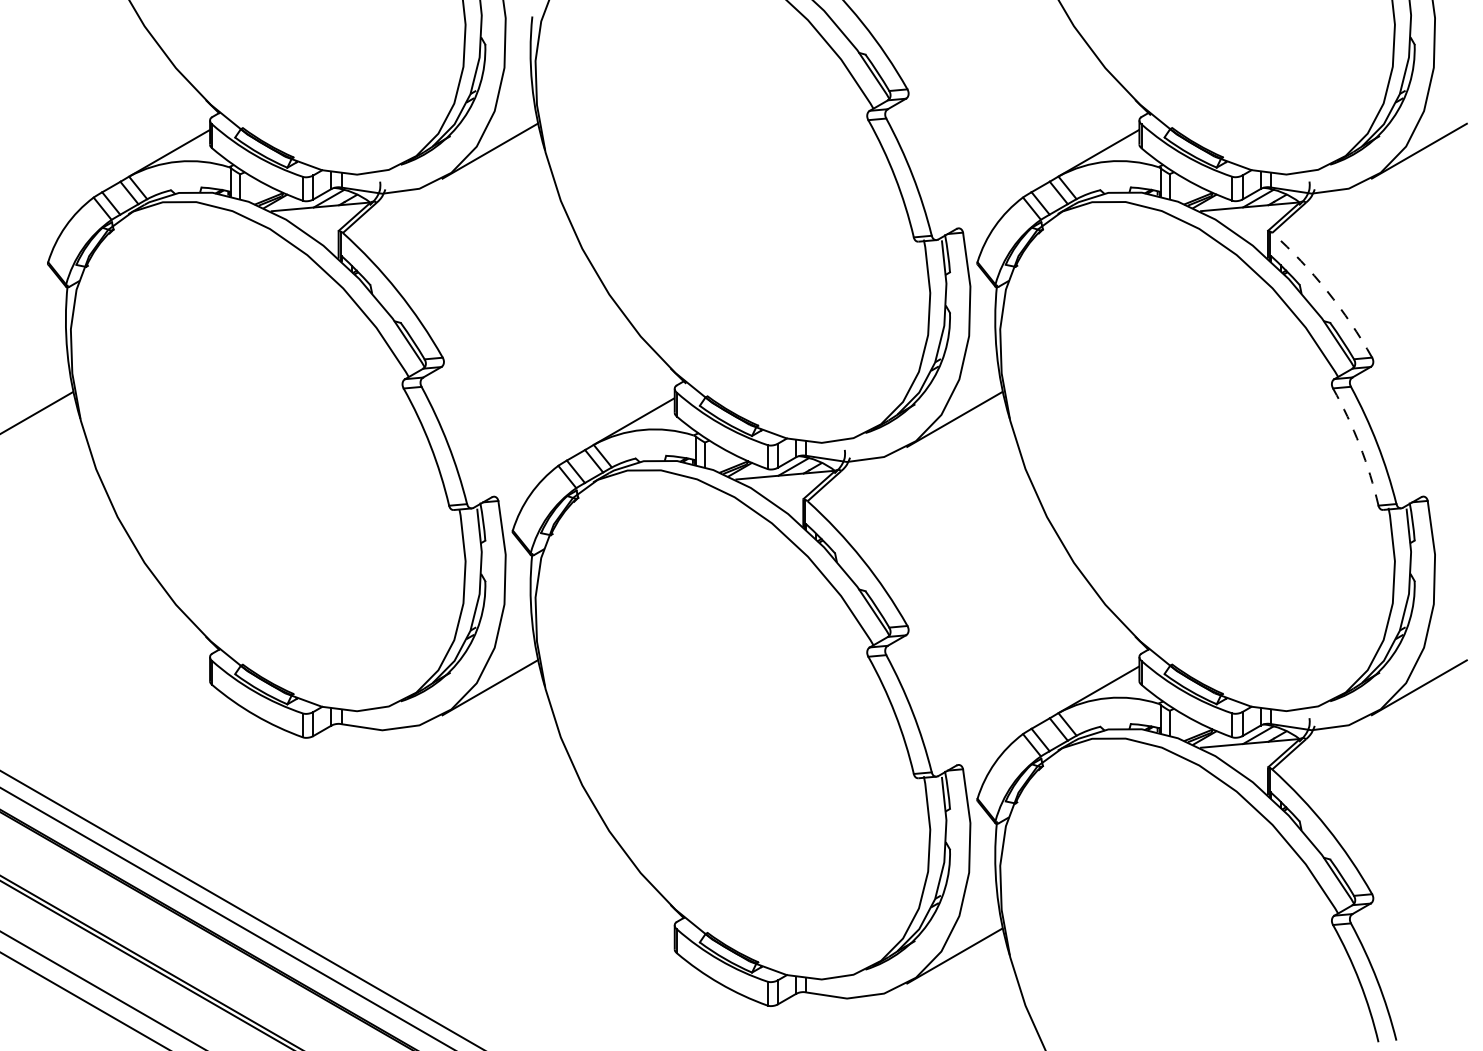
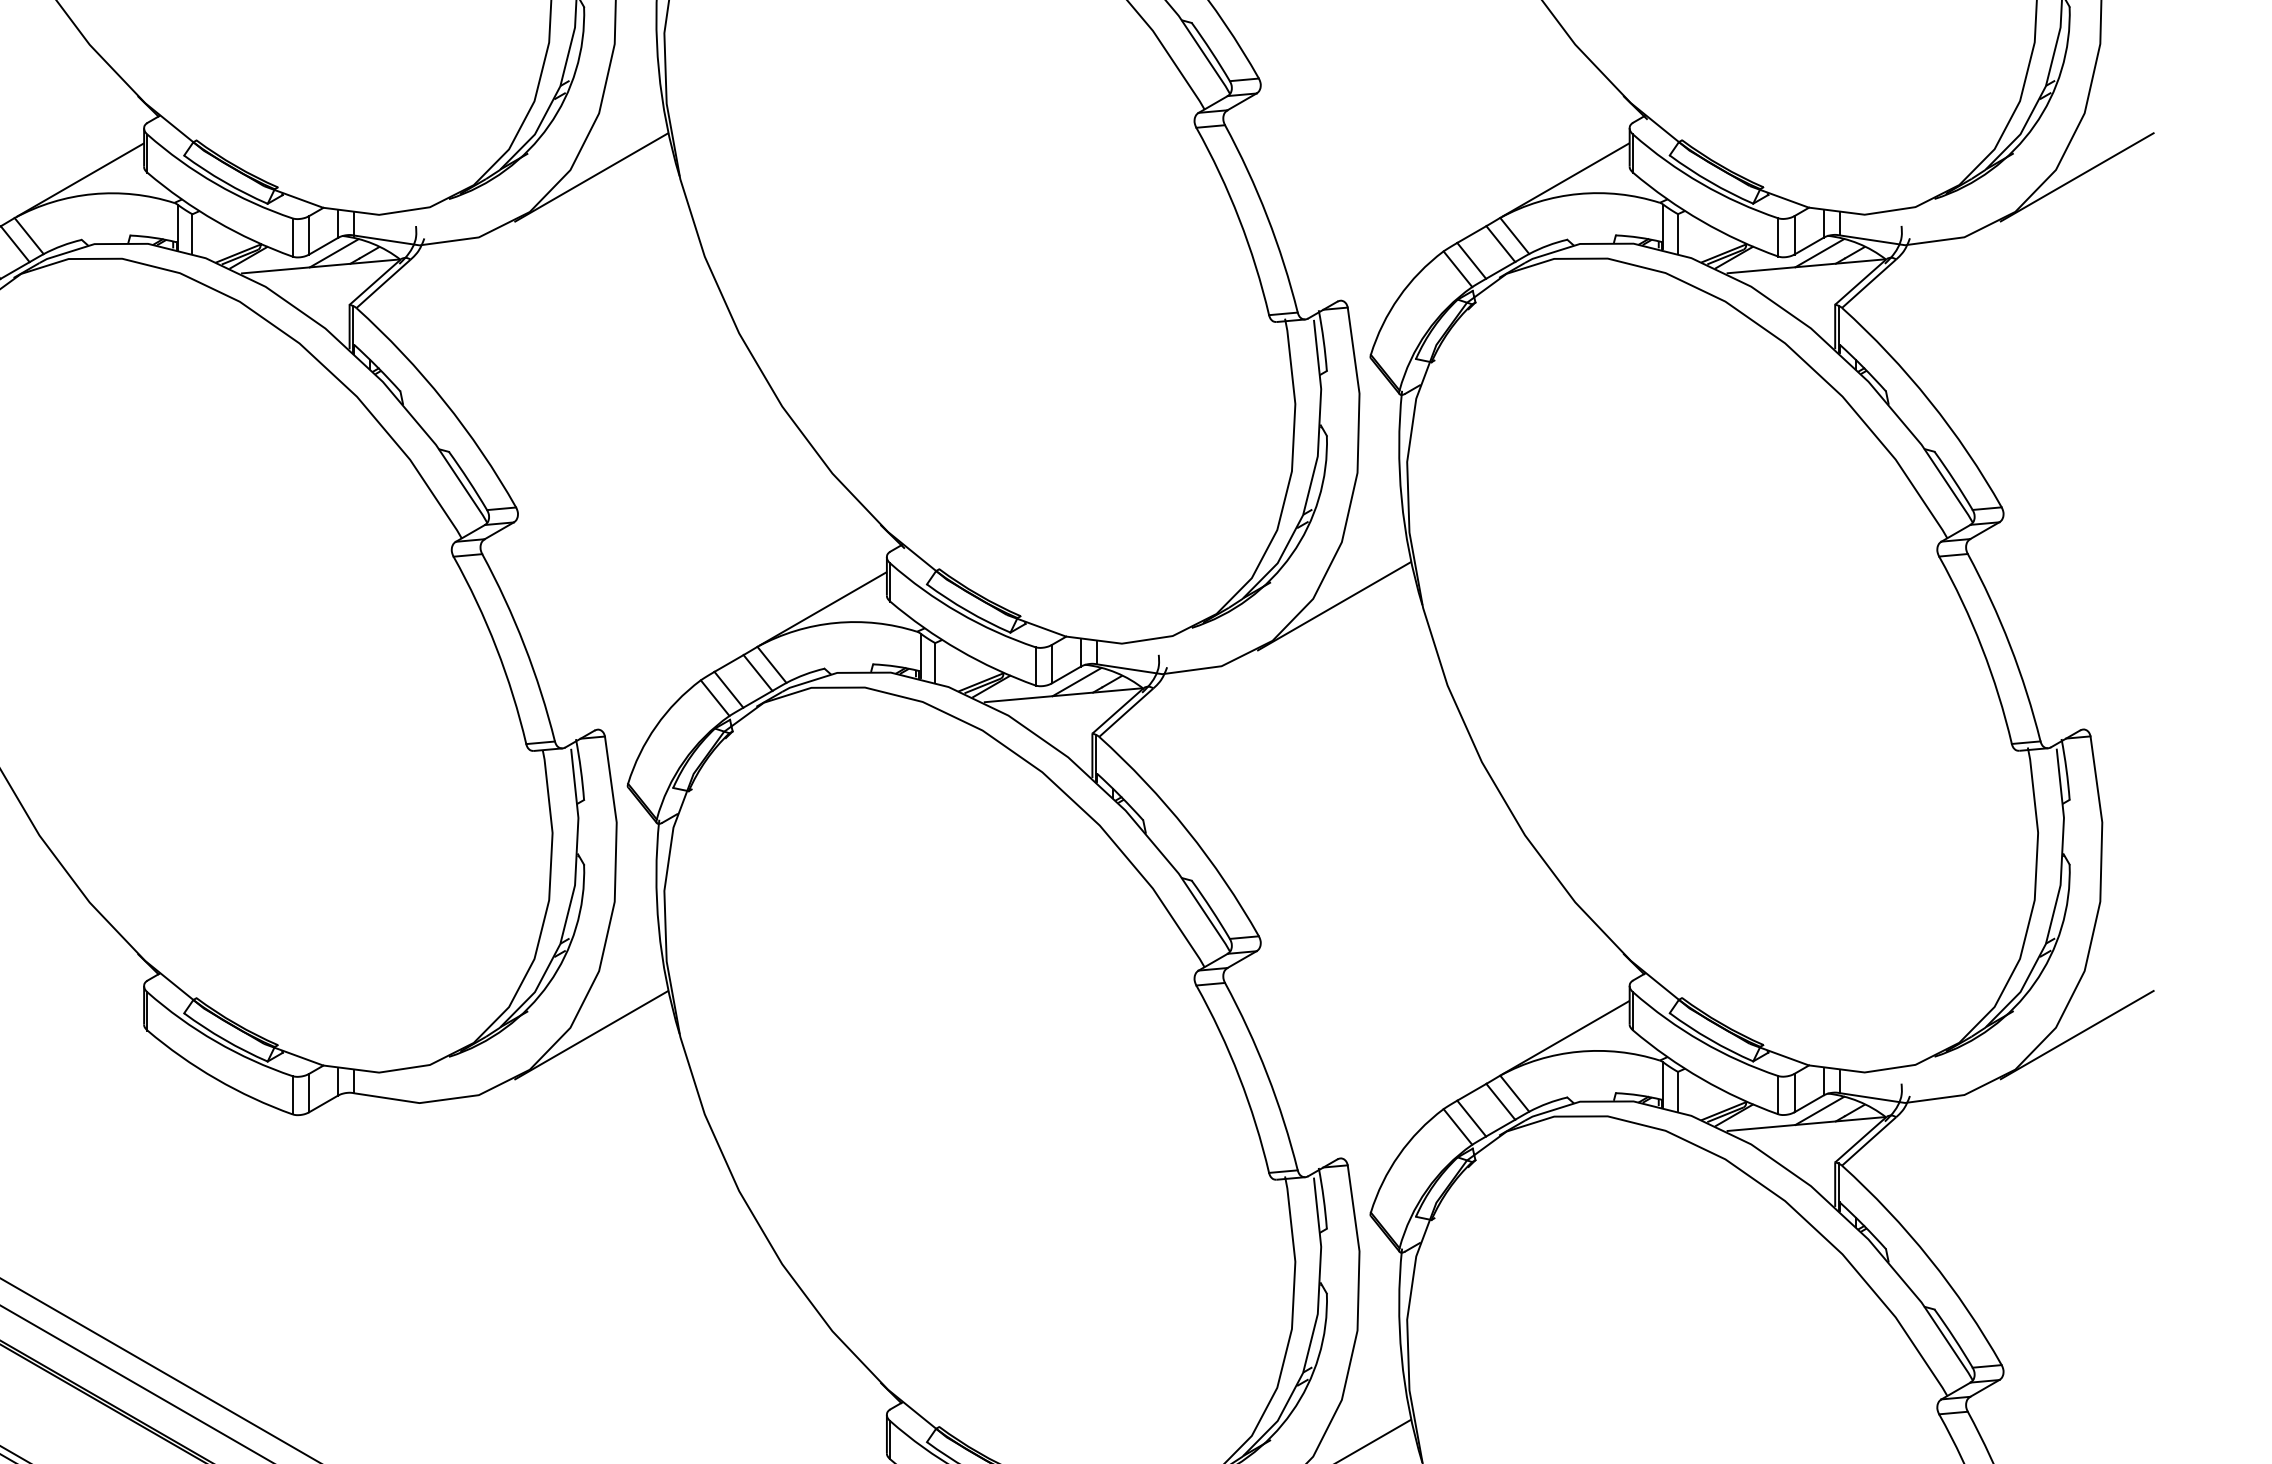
arc: (1327, 291) -> (1930, 401), dashed -> solid
arc: (1359, 445) -> (1981, 647), dashed -> solid

